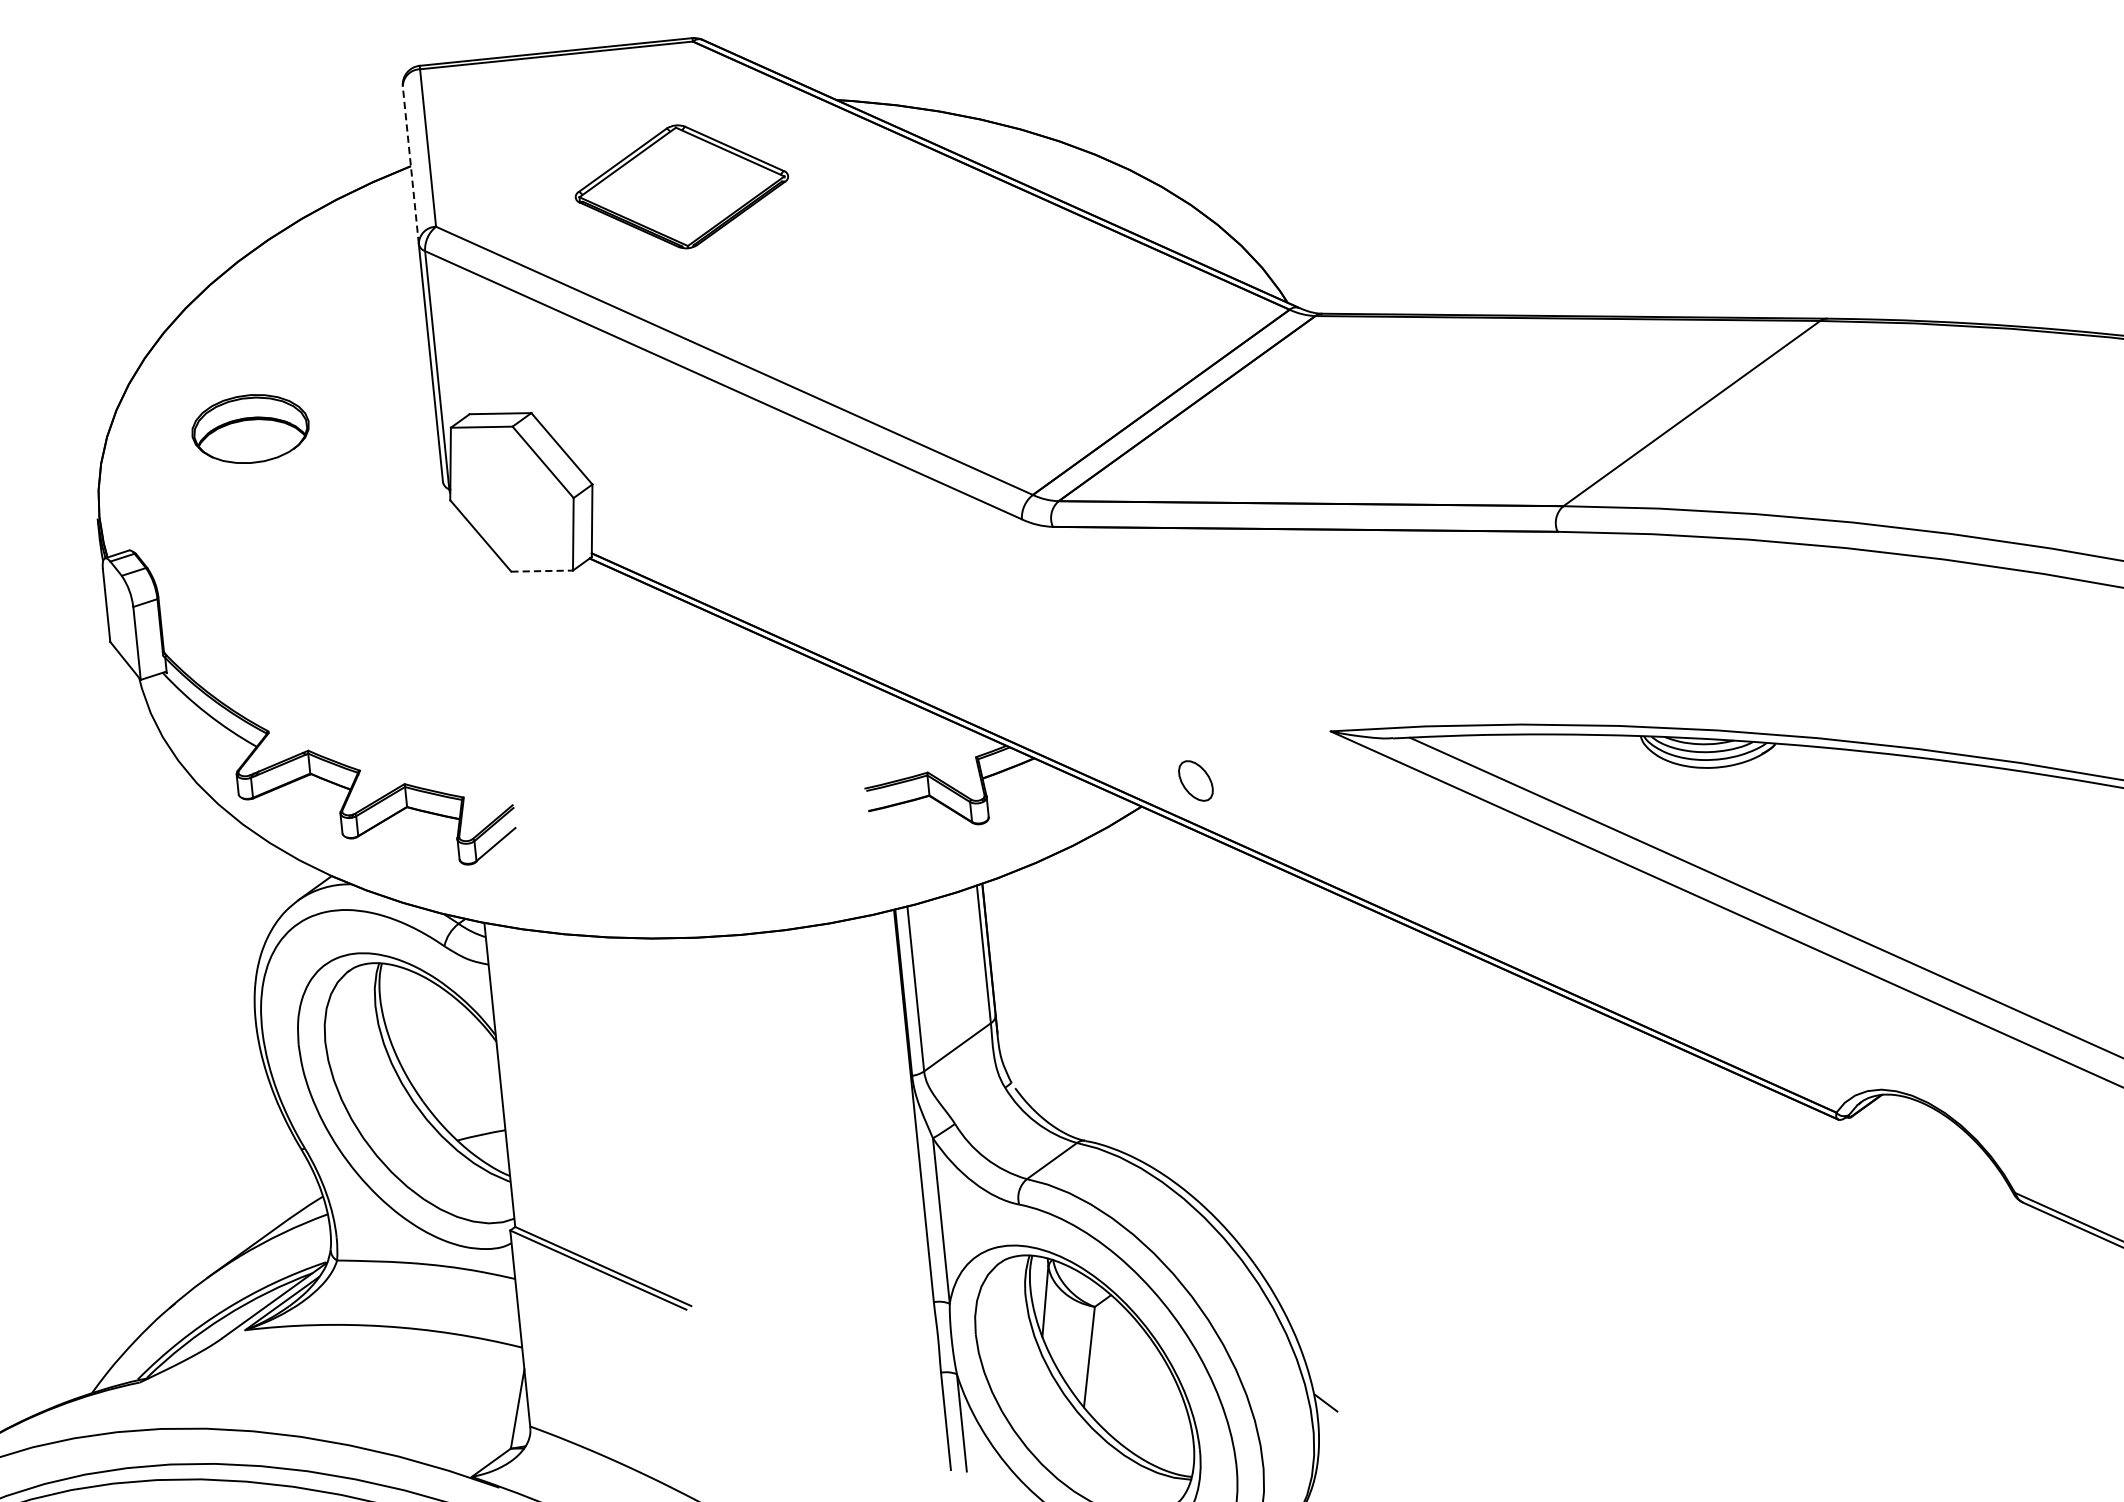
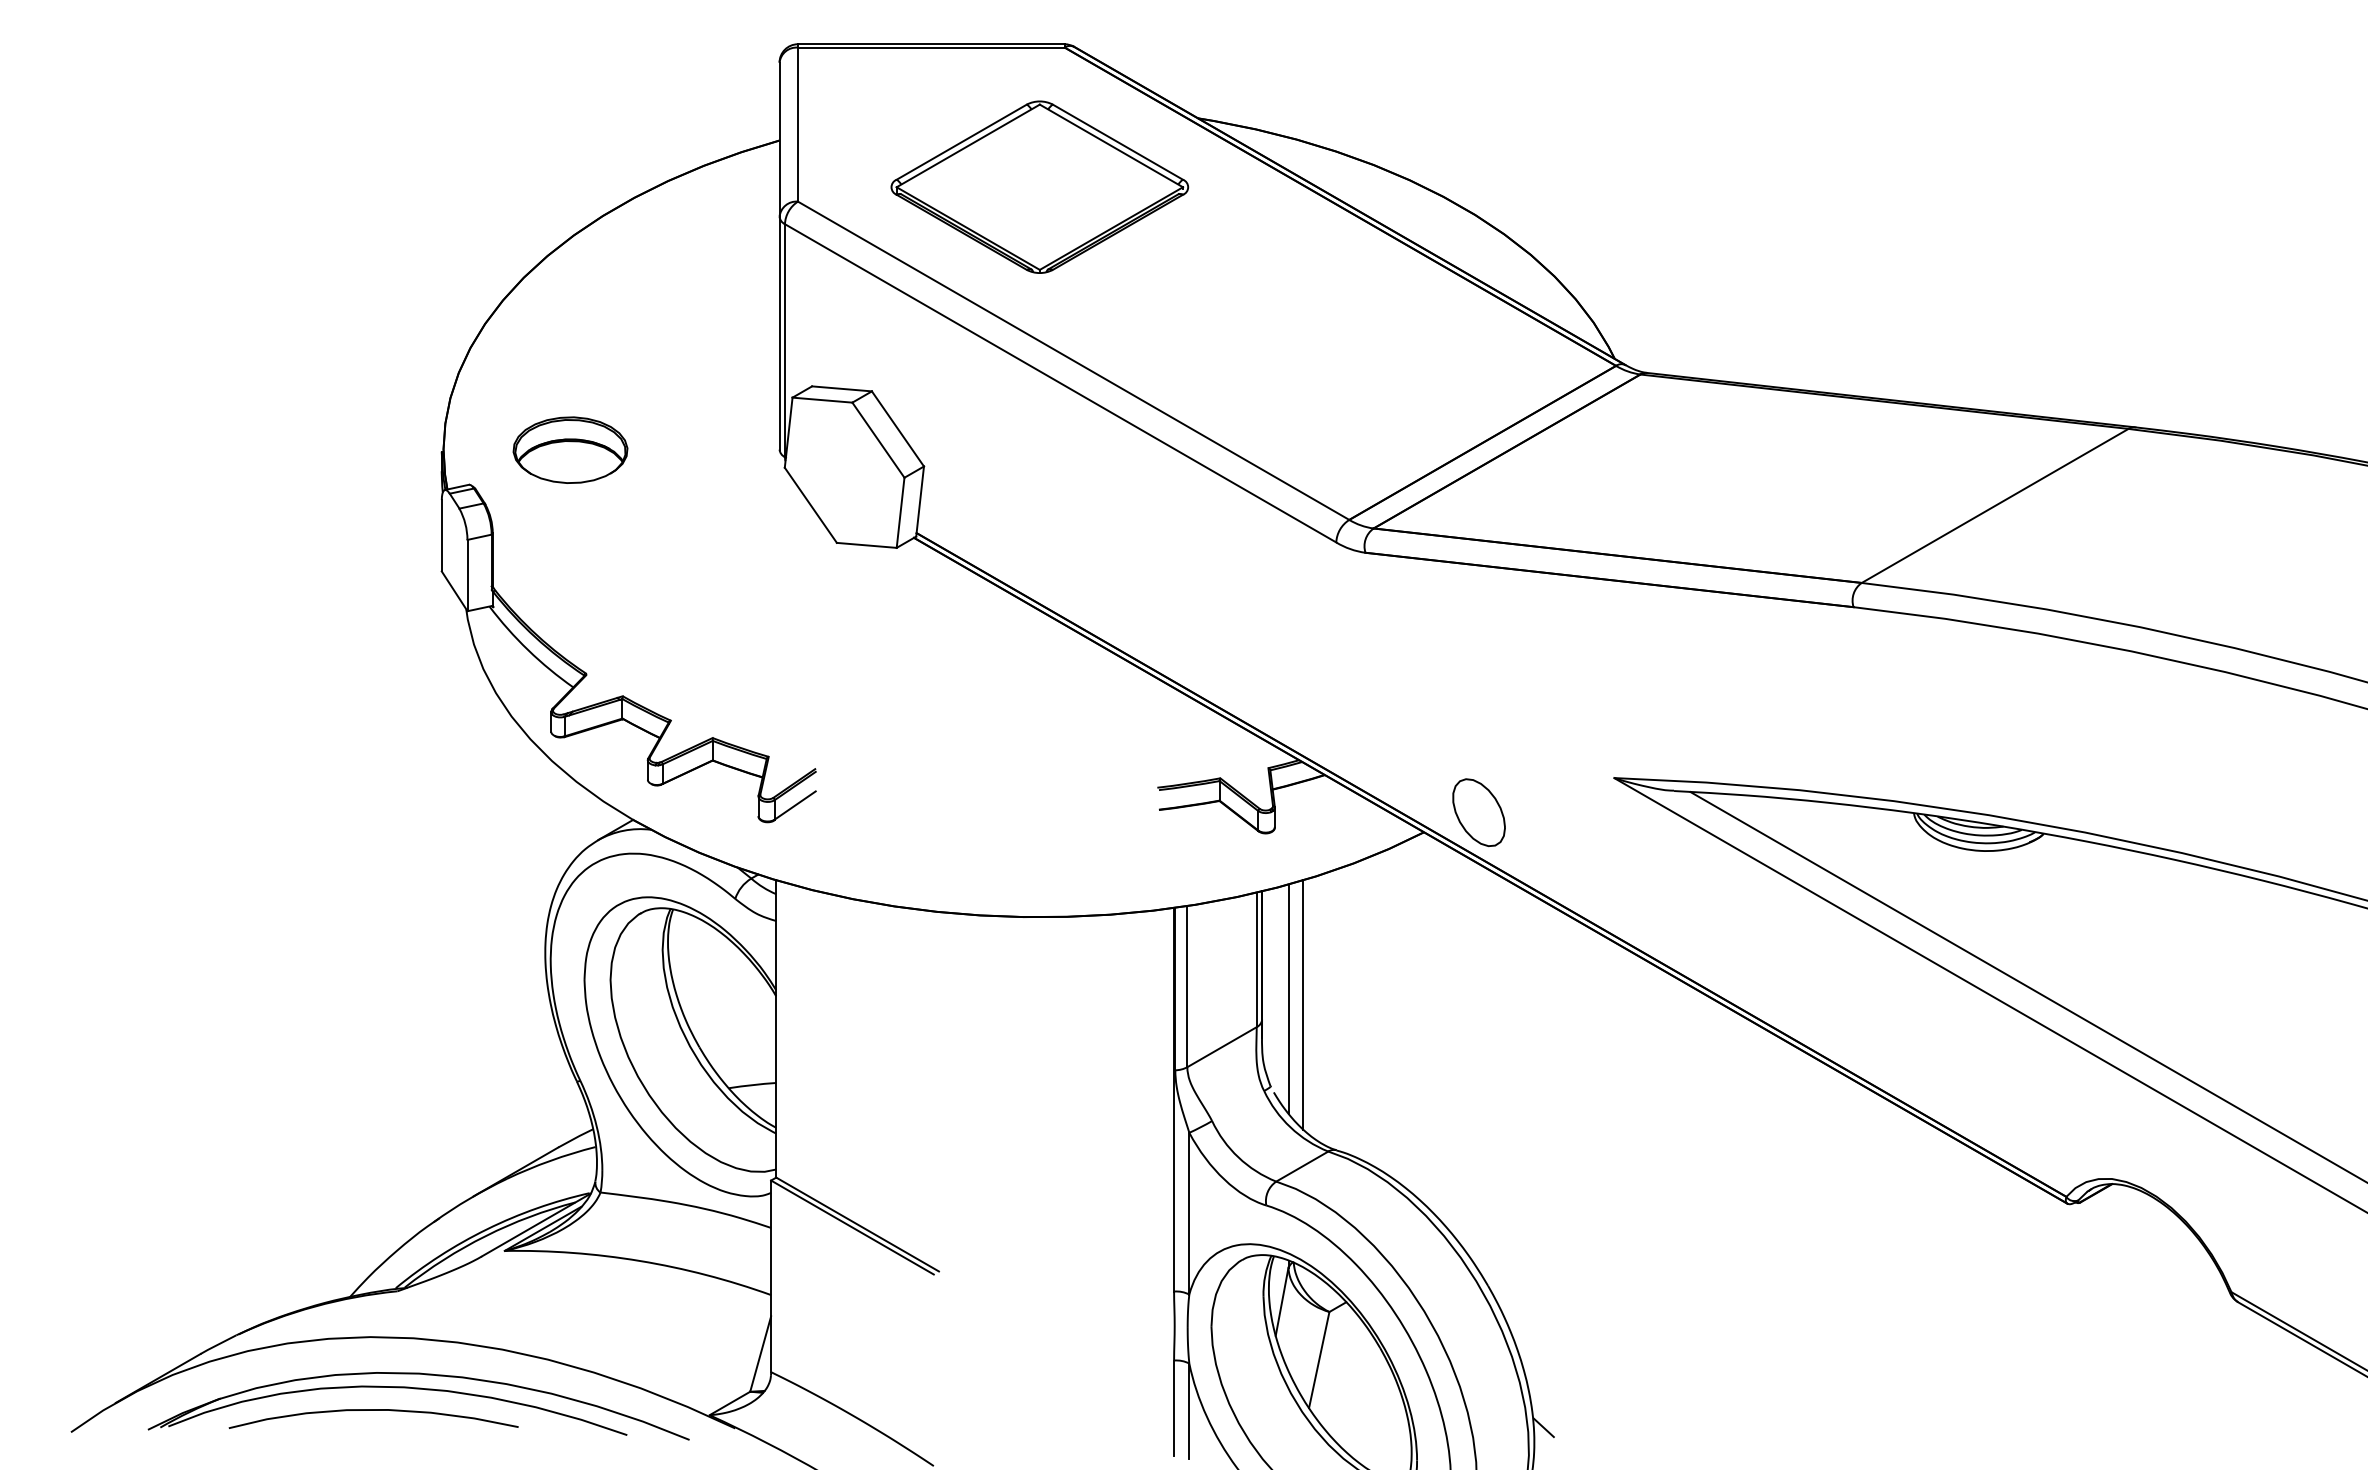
line: (410, 165) -> (779, 139), dashed -> solid
part: (681, 186) -> (1039, 186), size x1.43
part: (250, 428) -> (570, 449), moved
line: (542, 571) -> (867, 545), dashed -> solid
part: (1195, 780) -> (1478, 812), size x1.67
line: (1020, 990) -> (1288, 998), added
line: (1036, 995) -> (1303, 1004), added

